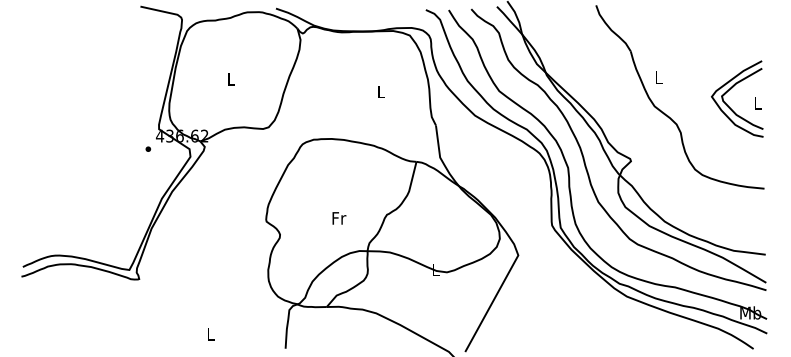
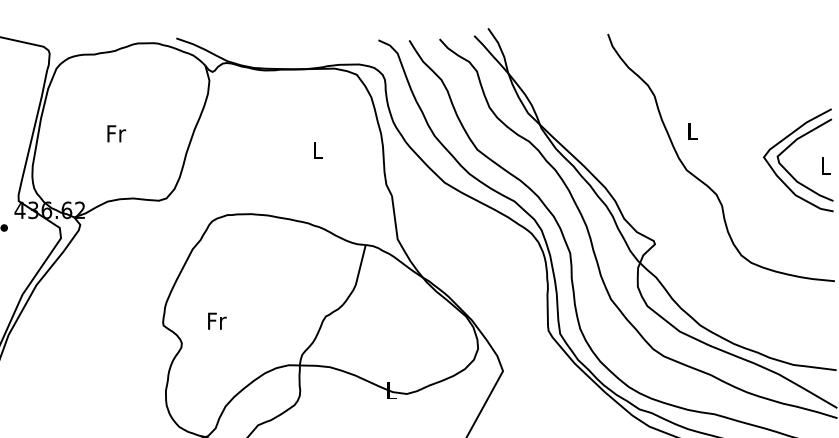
text: (231, 79) -> (116, 133), L -> Fr
text: (339, 218) -> (217, 321), moved

